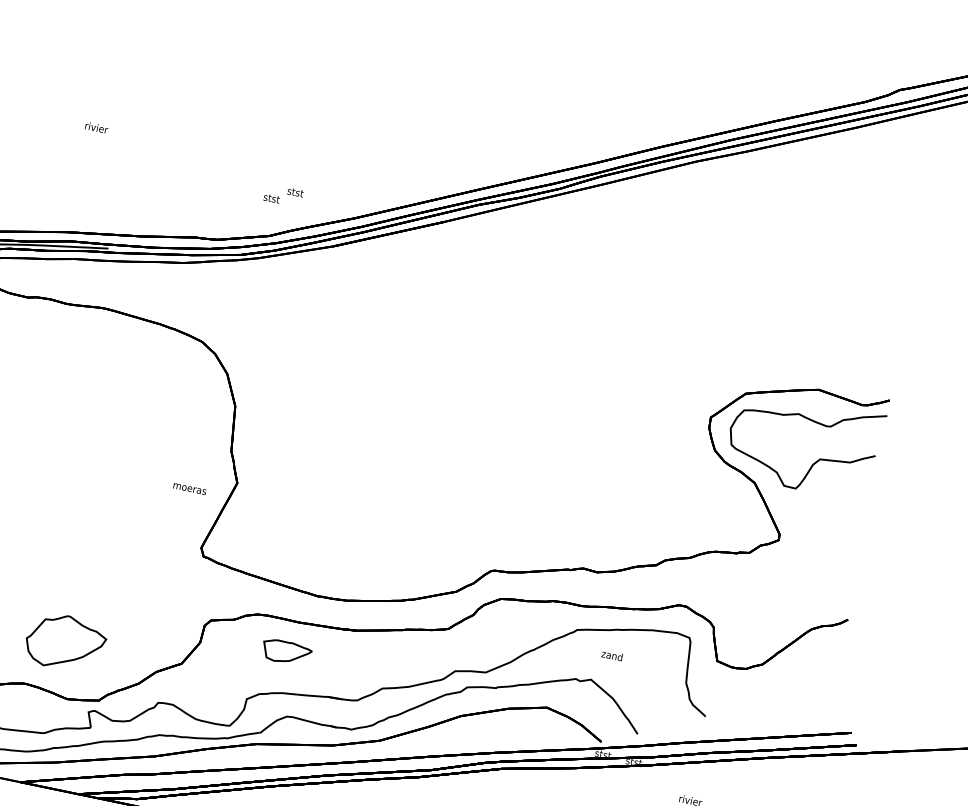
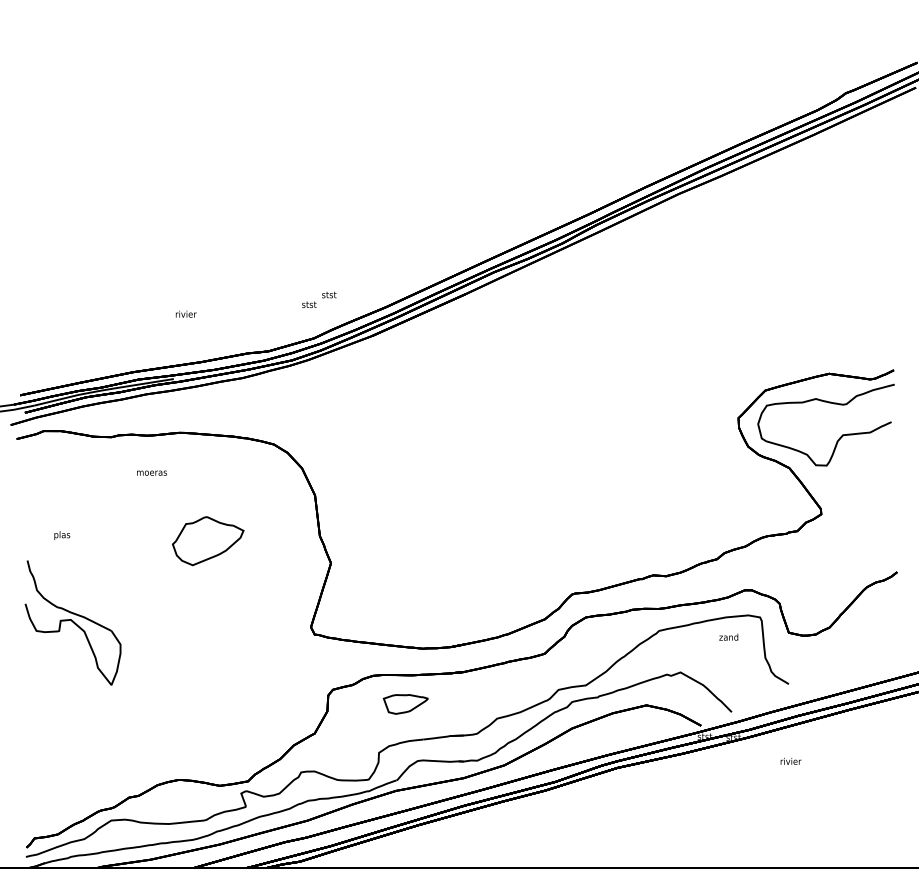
text: (96, 126) -> (185, 313), moved
text: (189, 488) -> (151, 472), moved
part: (65, 643) -> (208, 541), moved
text: (612, 654) -> (728, 636), moved

